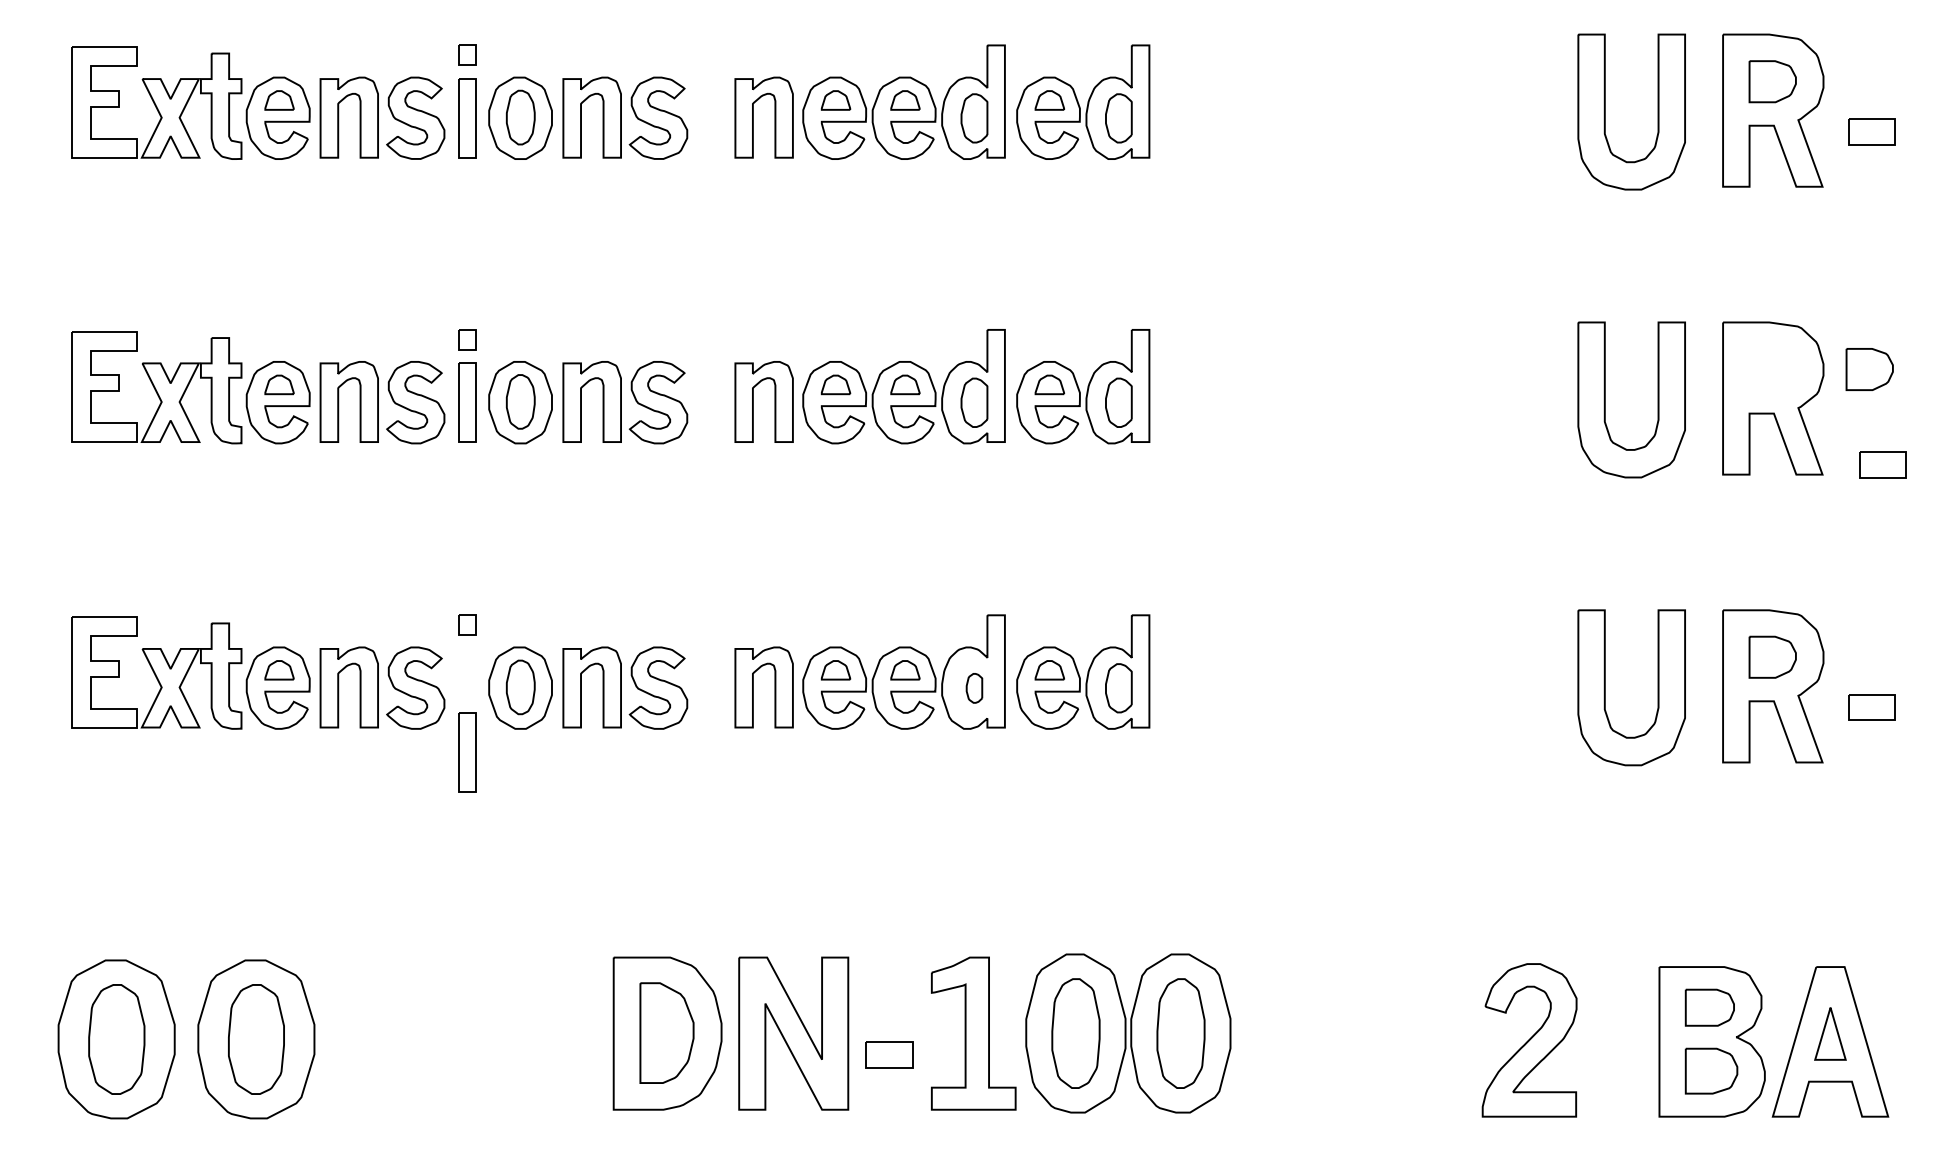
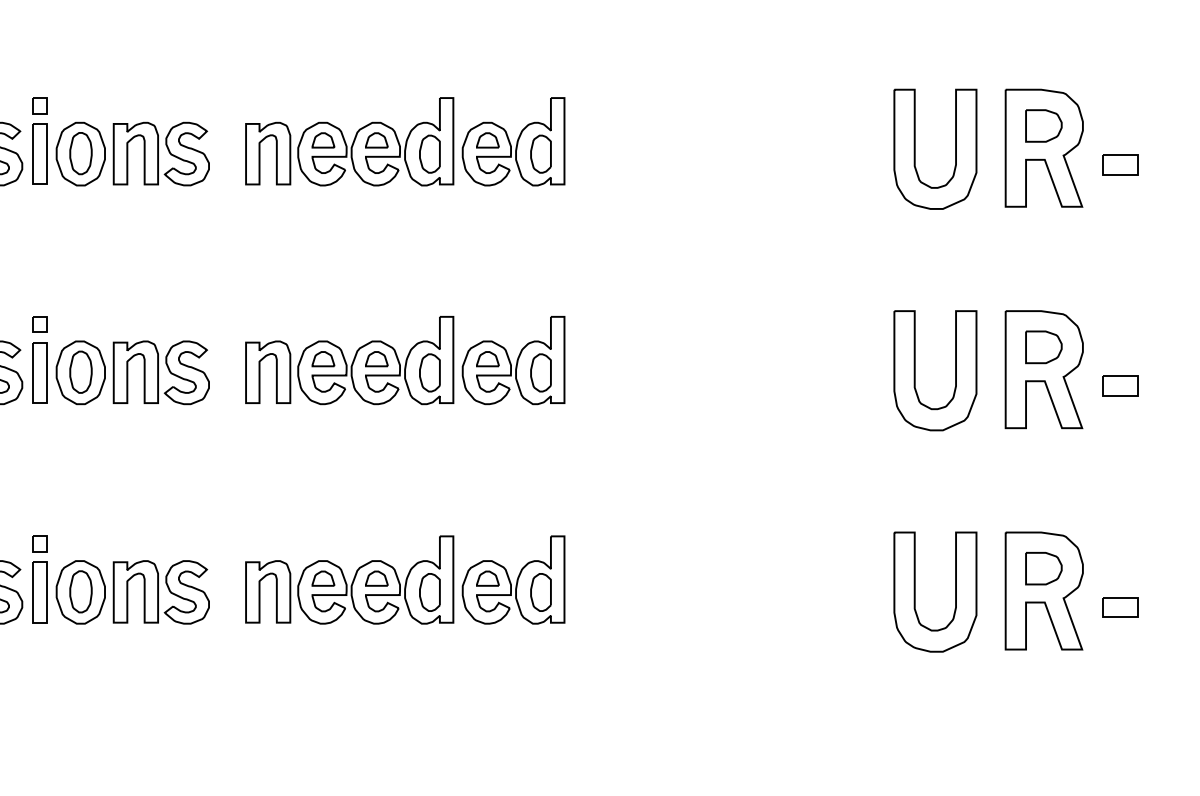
part: (1869, 369) -> (1043, 347), moved
part: (1882, 464) -> (1119, 385), moved
part: (974, 688) -> (429, 592), size x1.67
part: (467, 752) -> (40, 592), moved

